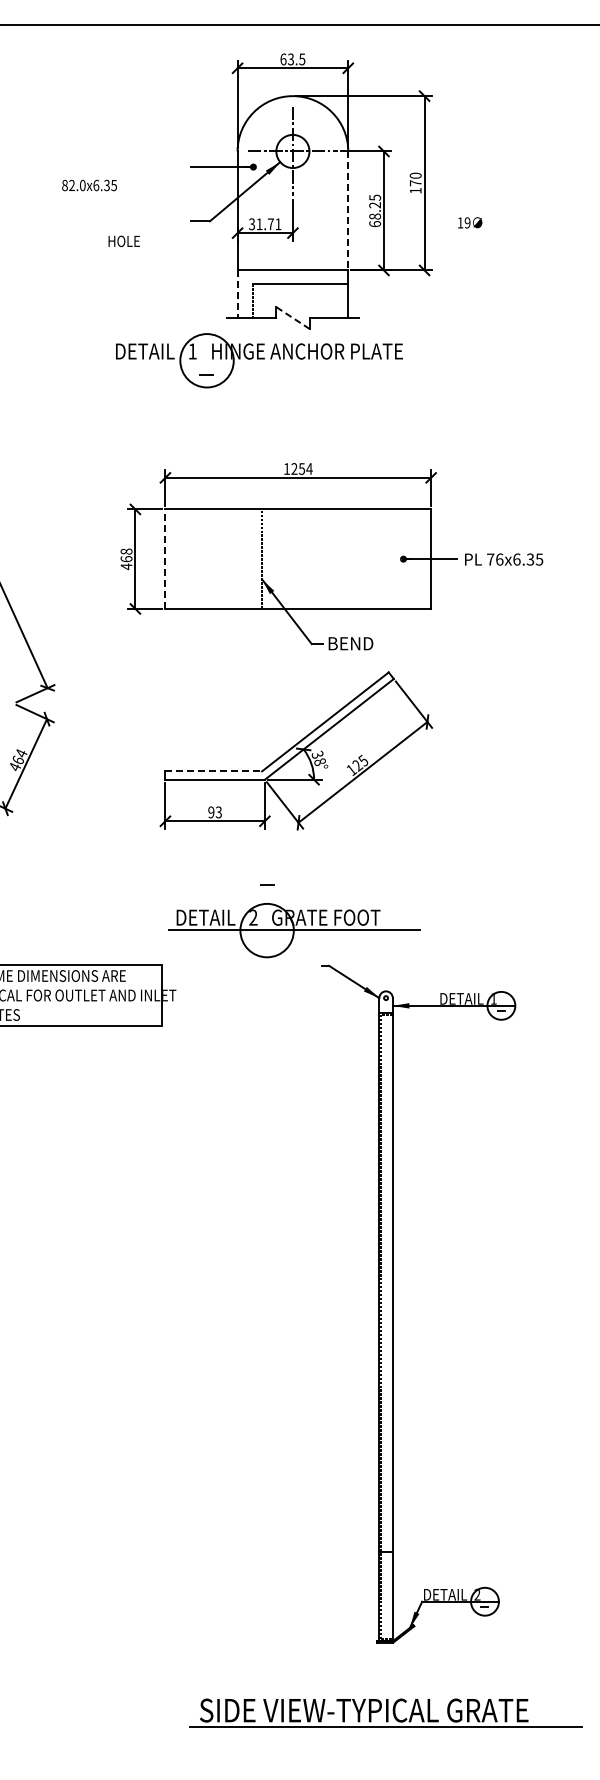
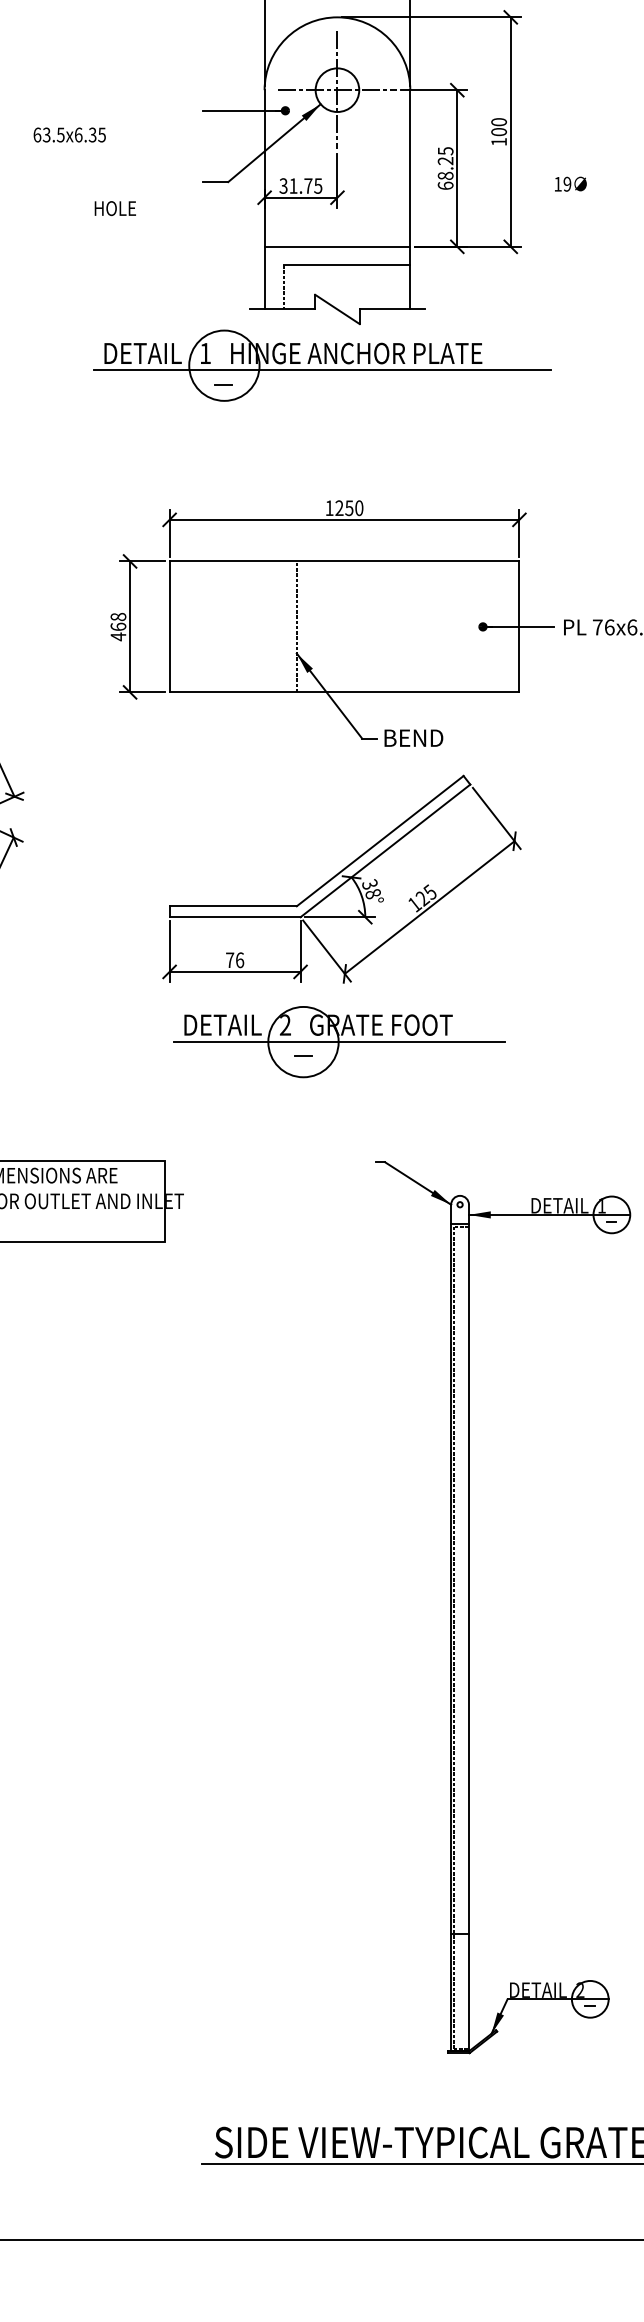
text: (415, 183) -> (498, 132), 170 -> 100
text: (73, 185) -> (48, 134), 82.0x6.35 -> 63.5x6.35
line: (348, 211) -> (410, 169), dashed -> solid
text: (278, 224) -> (318, 186), 31.71 -> 31.75
line: (237, 294) -> (264, 278), dashed -> solid
line: (292, 317) -> (336, 308), dashed -> solid
line: (281, 364) -> (322, 370), added
text: (309, 468) -> (359, 507), 1254 -> 1250
line: (165, 559) -> (169, 627), dashed -> solid
line: (214, 771) -> (234, 906), dashed -> solid
text: (215, 812) -> (235, 960), 93 -> 76
part: (294, 930) -> (339, 1041), moved

